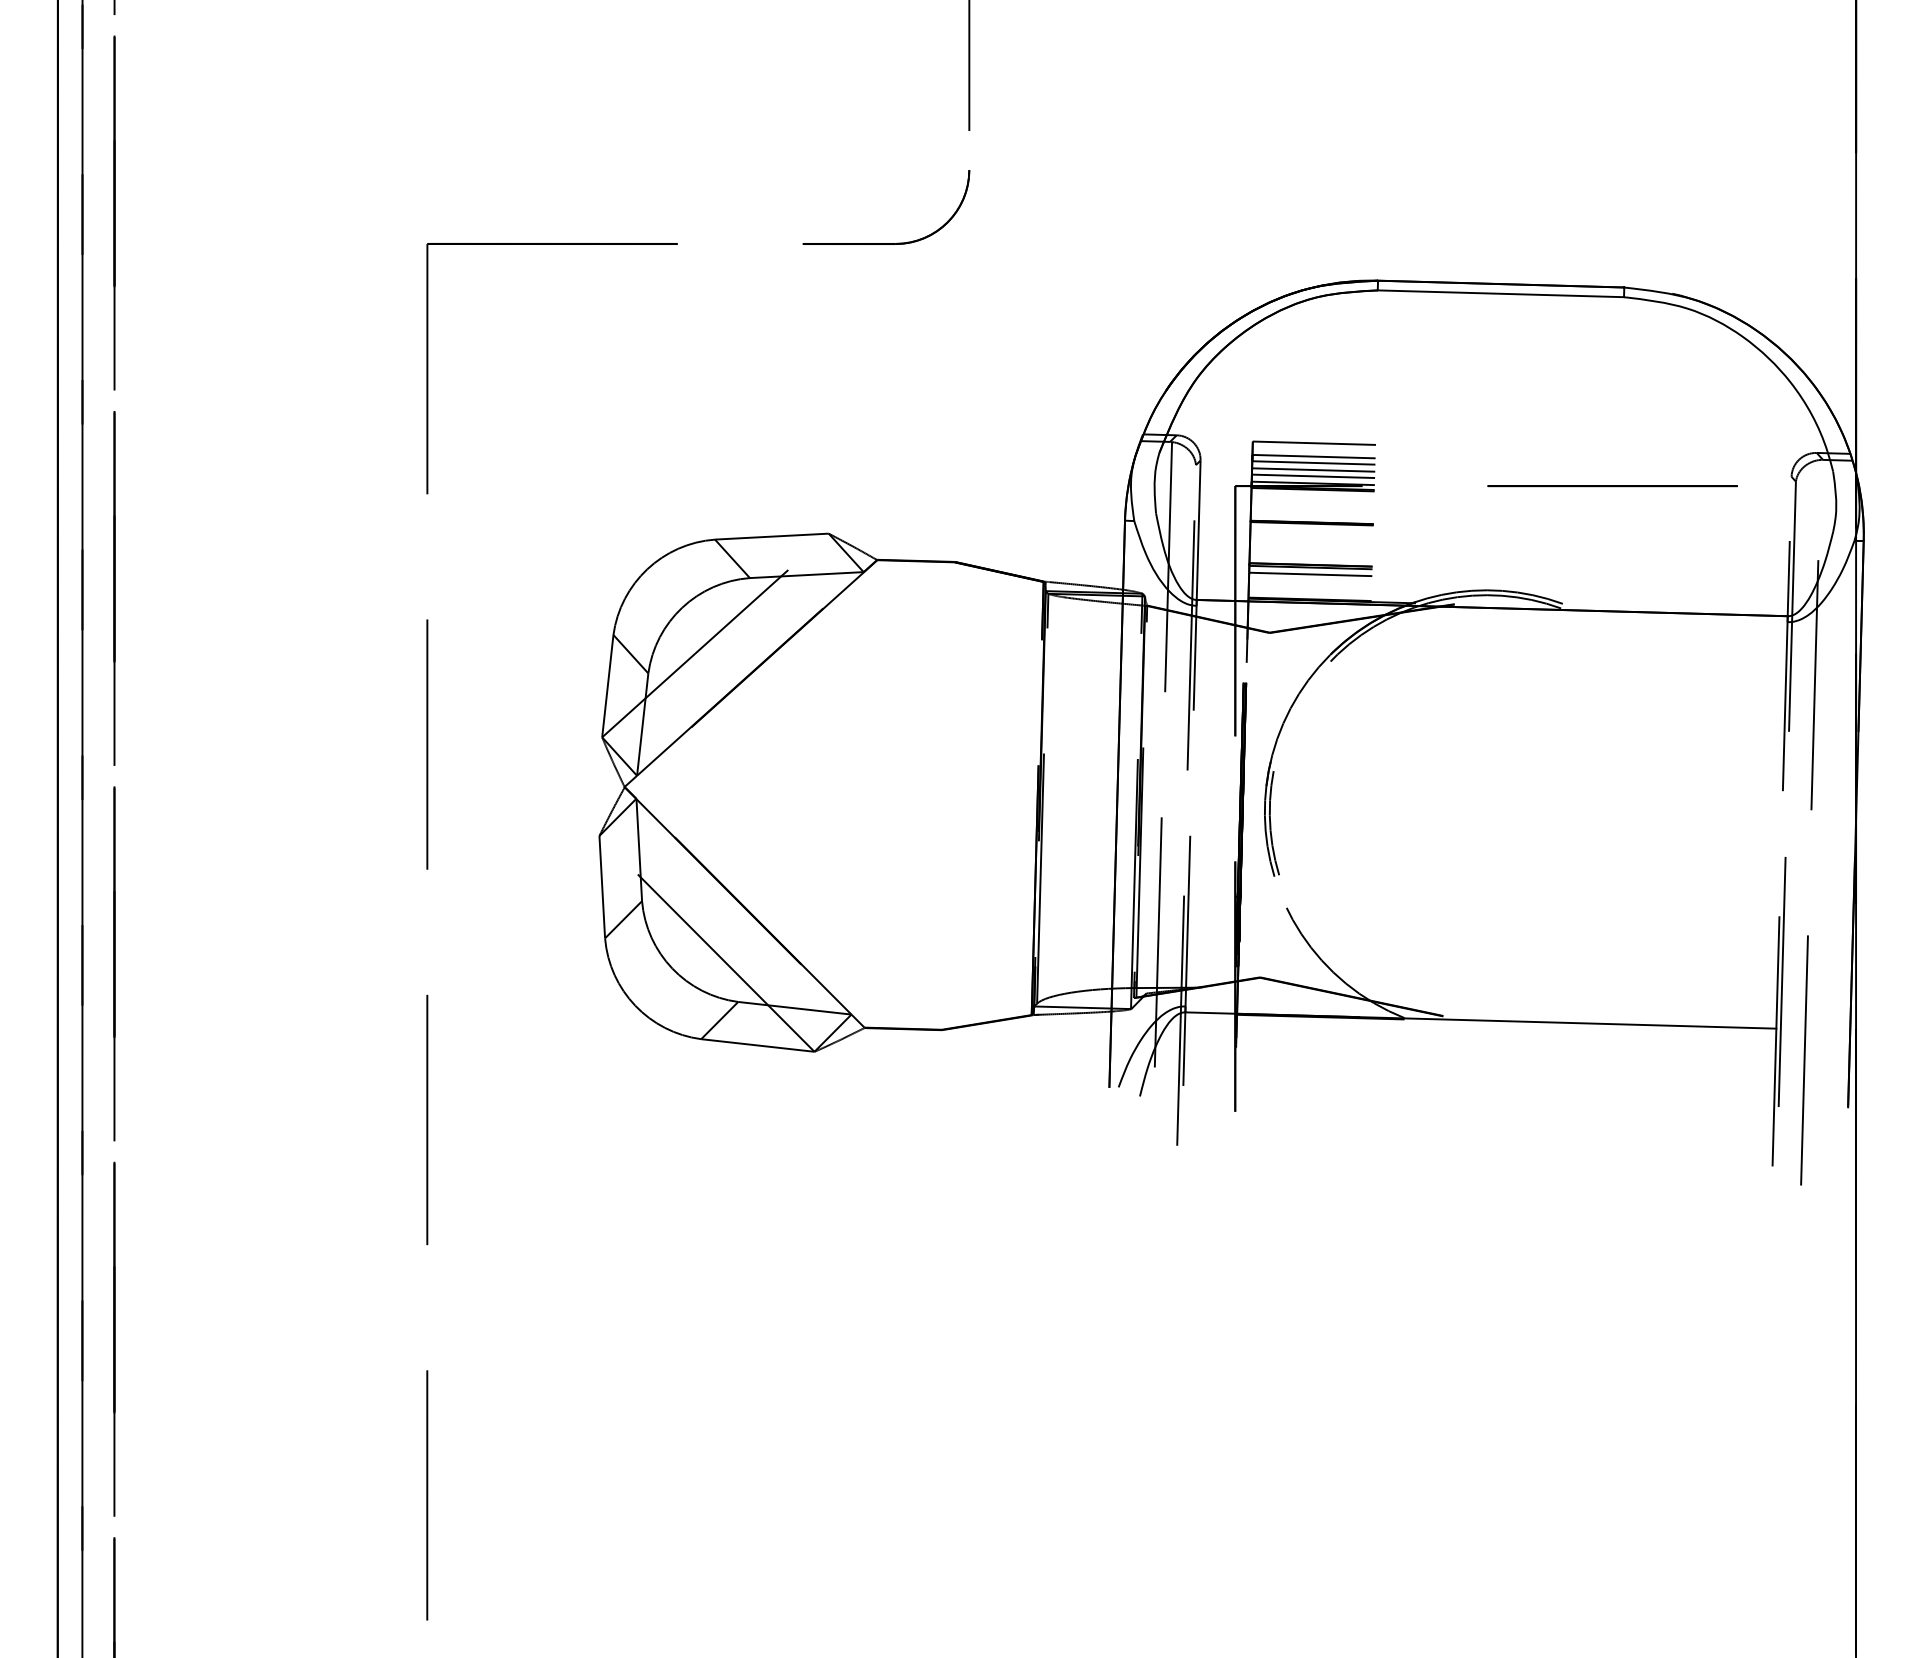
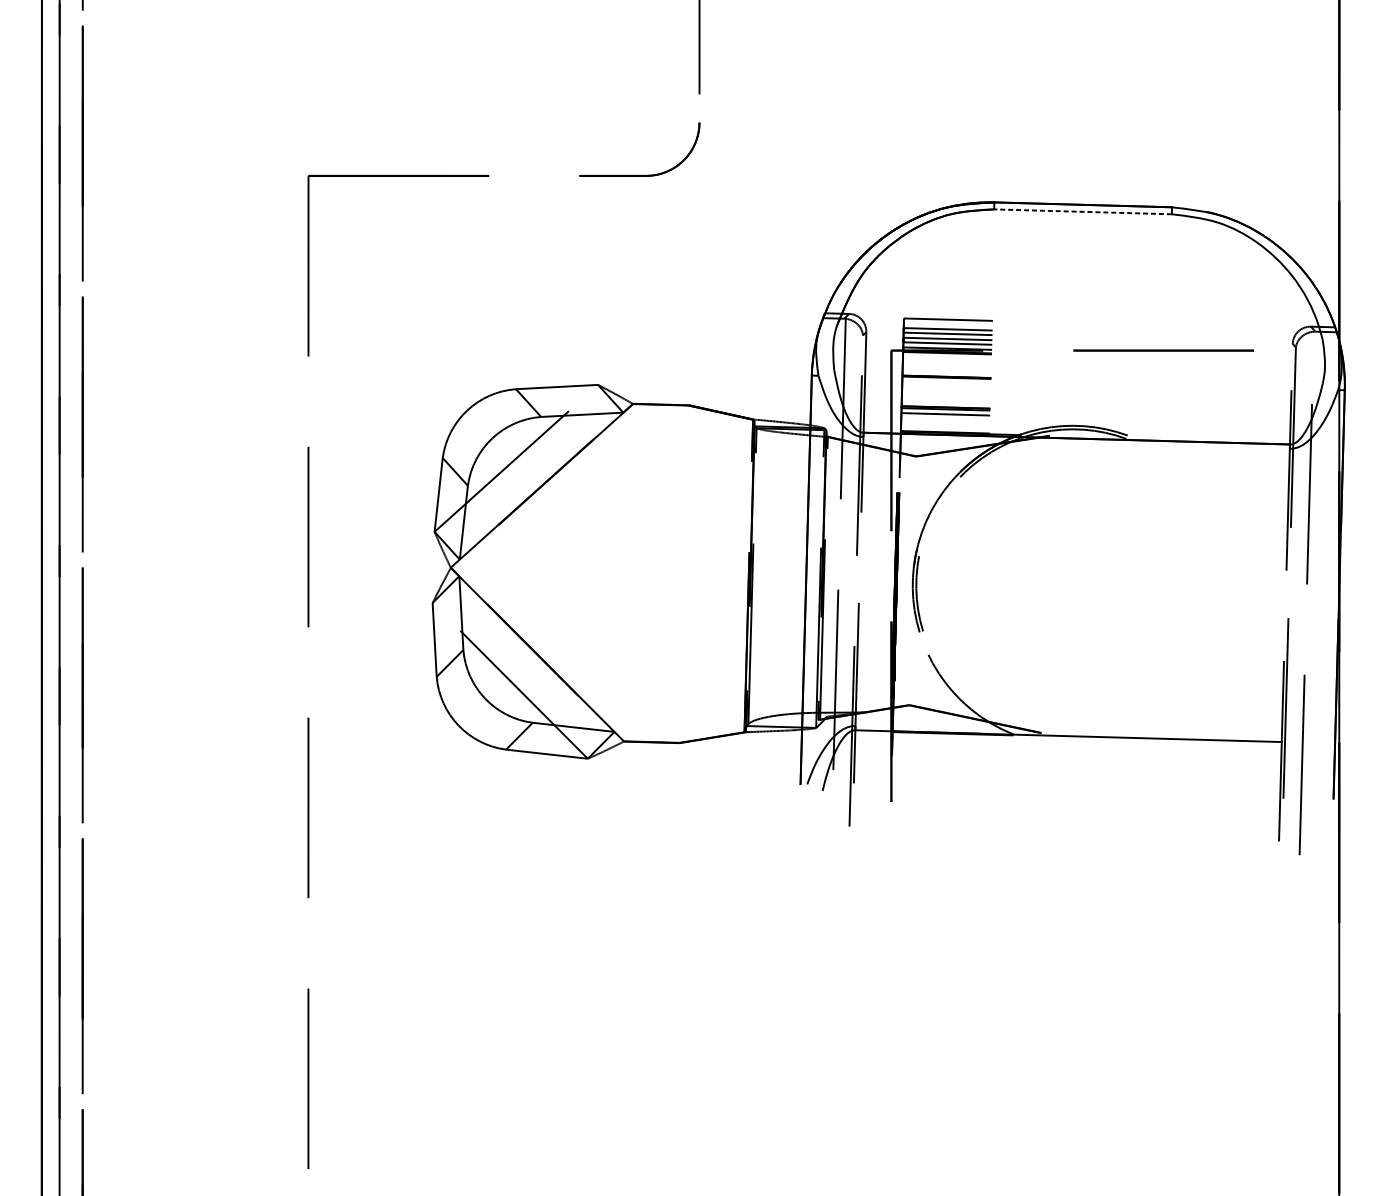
line: (1500, 293) -> (1082, 211), solid -> dashed

